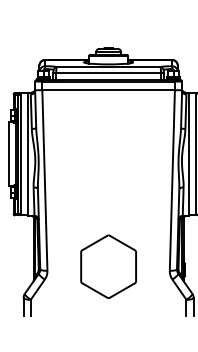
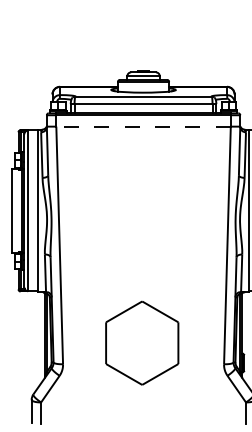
line: (108, 90) -> (143, 127), solid -> dashed
part: (108, 266) -> (142, 342), moved

